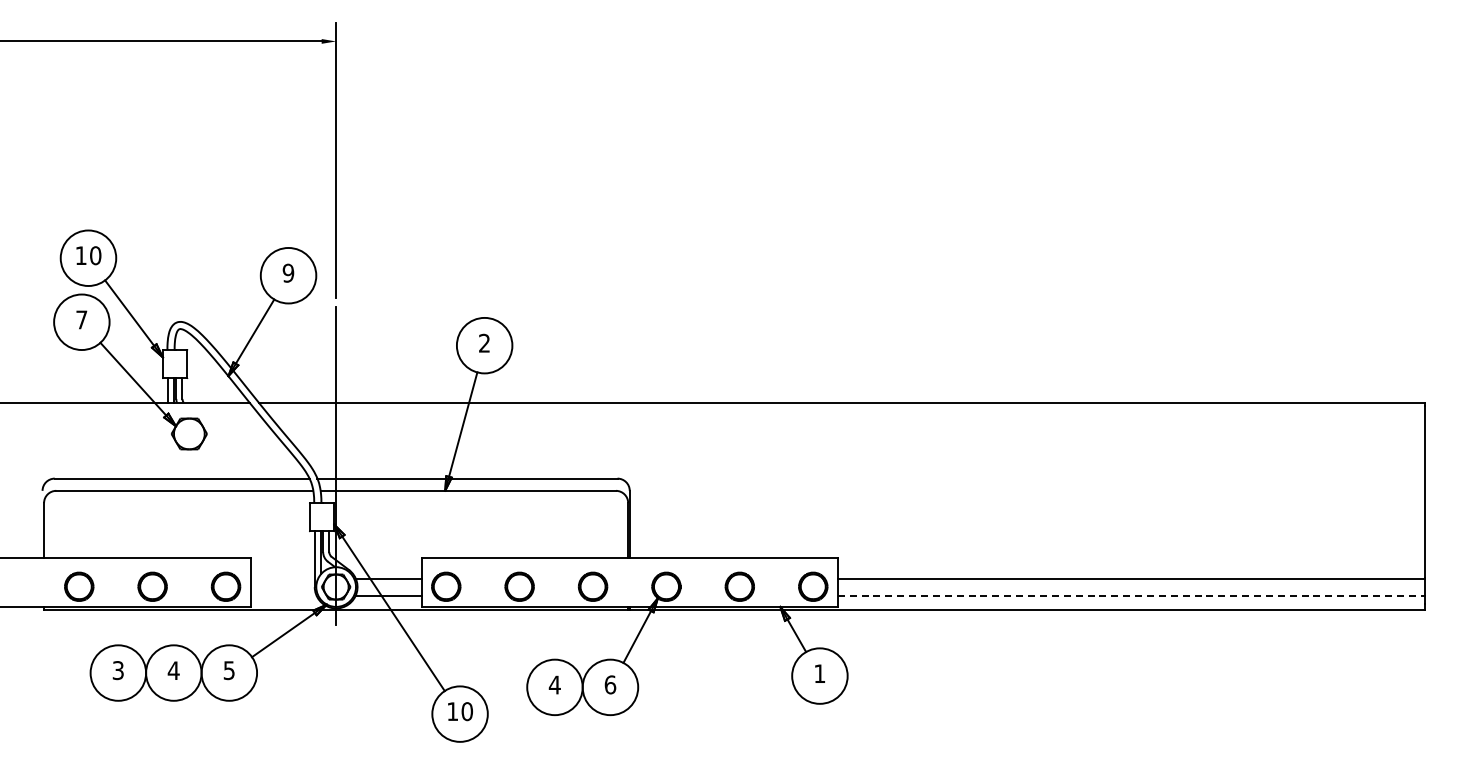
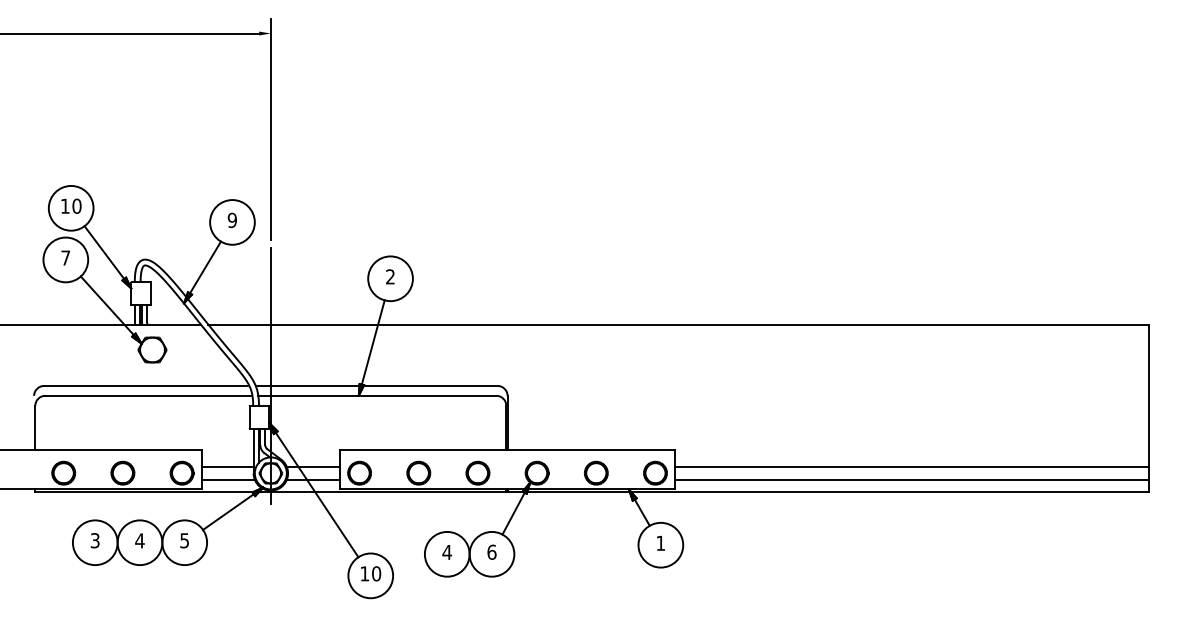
line: (282, 578) -> (227, 466), added
line: (283, 595) -> (228, 480), added
line: (1131, 595) -> (912, 480), dashed -> solid

